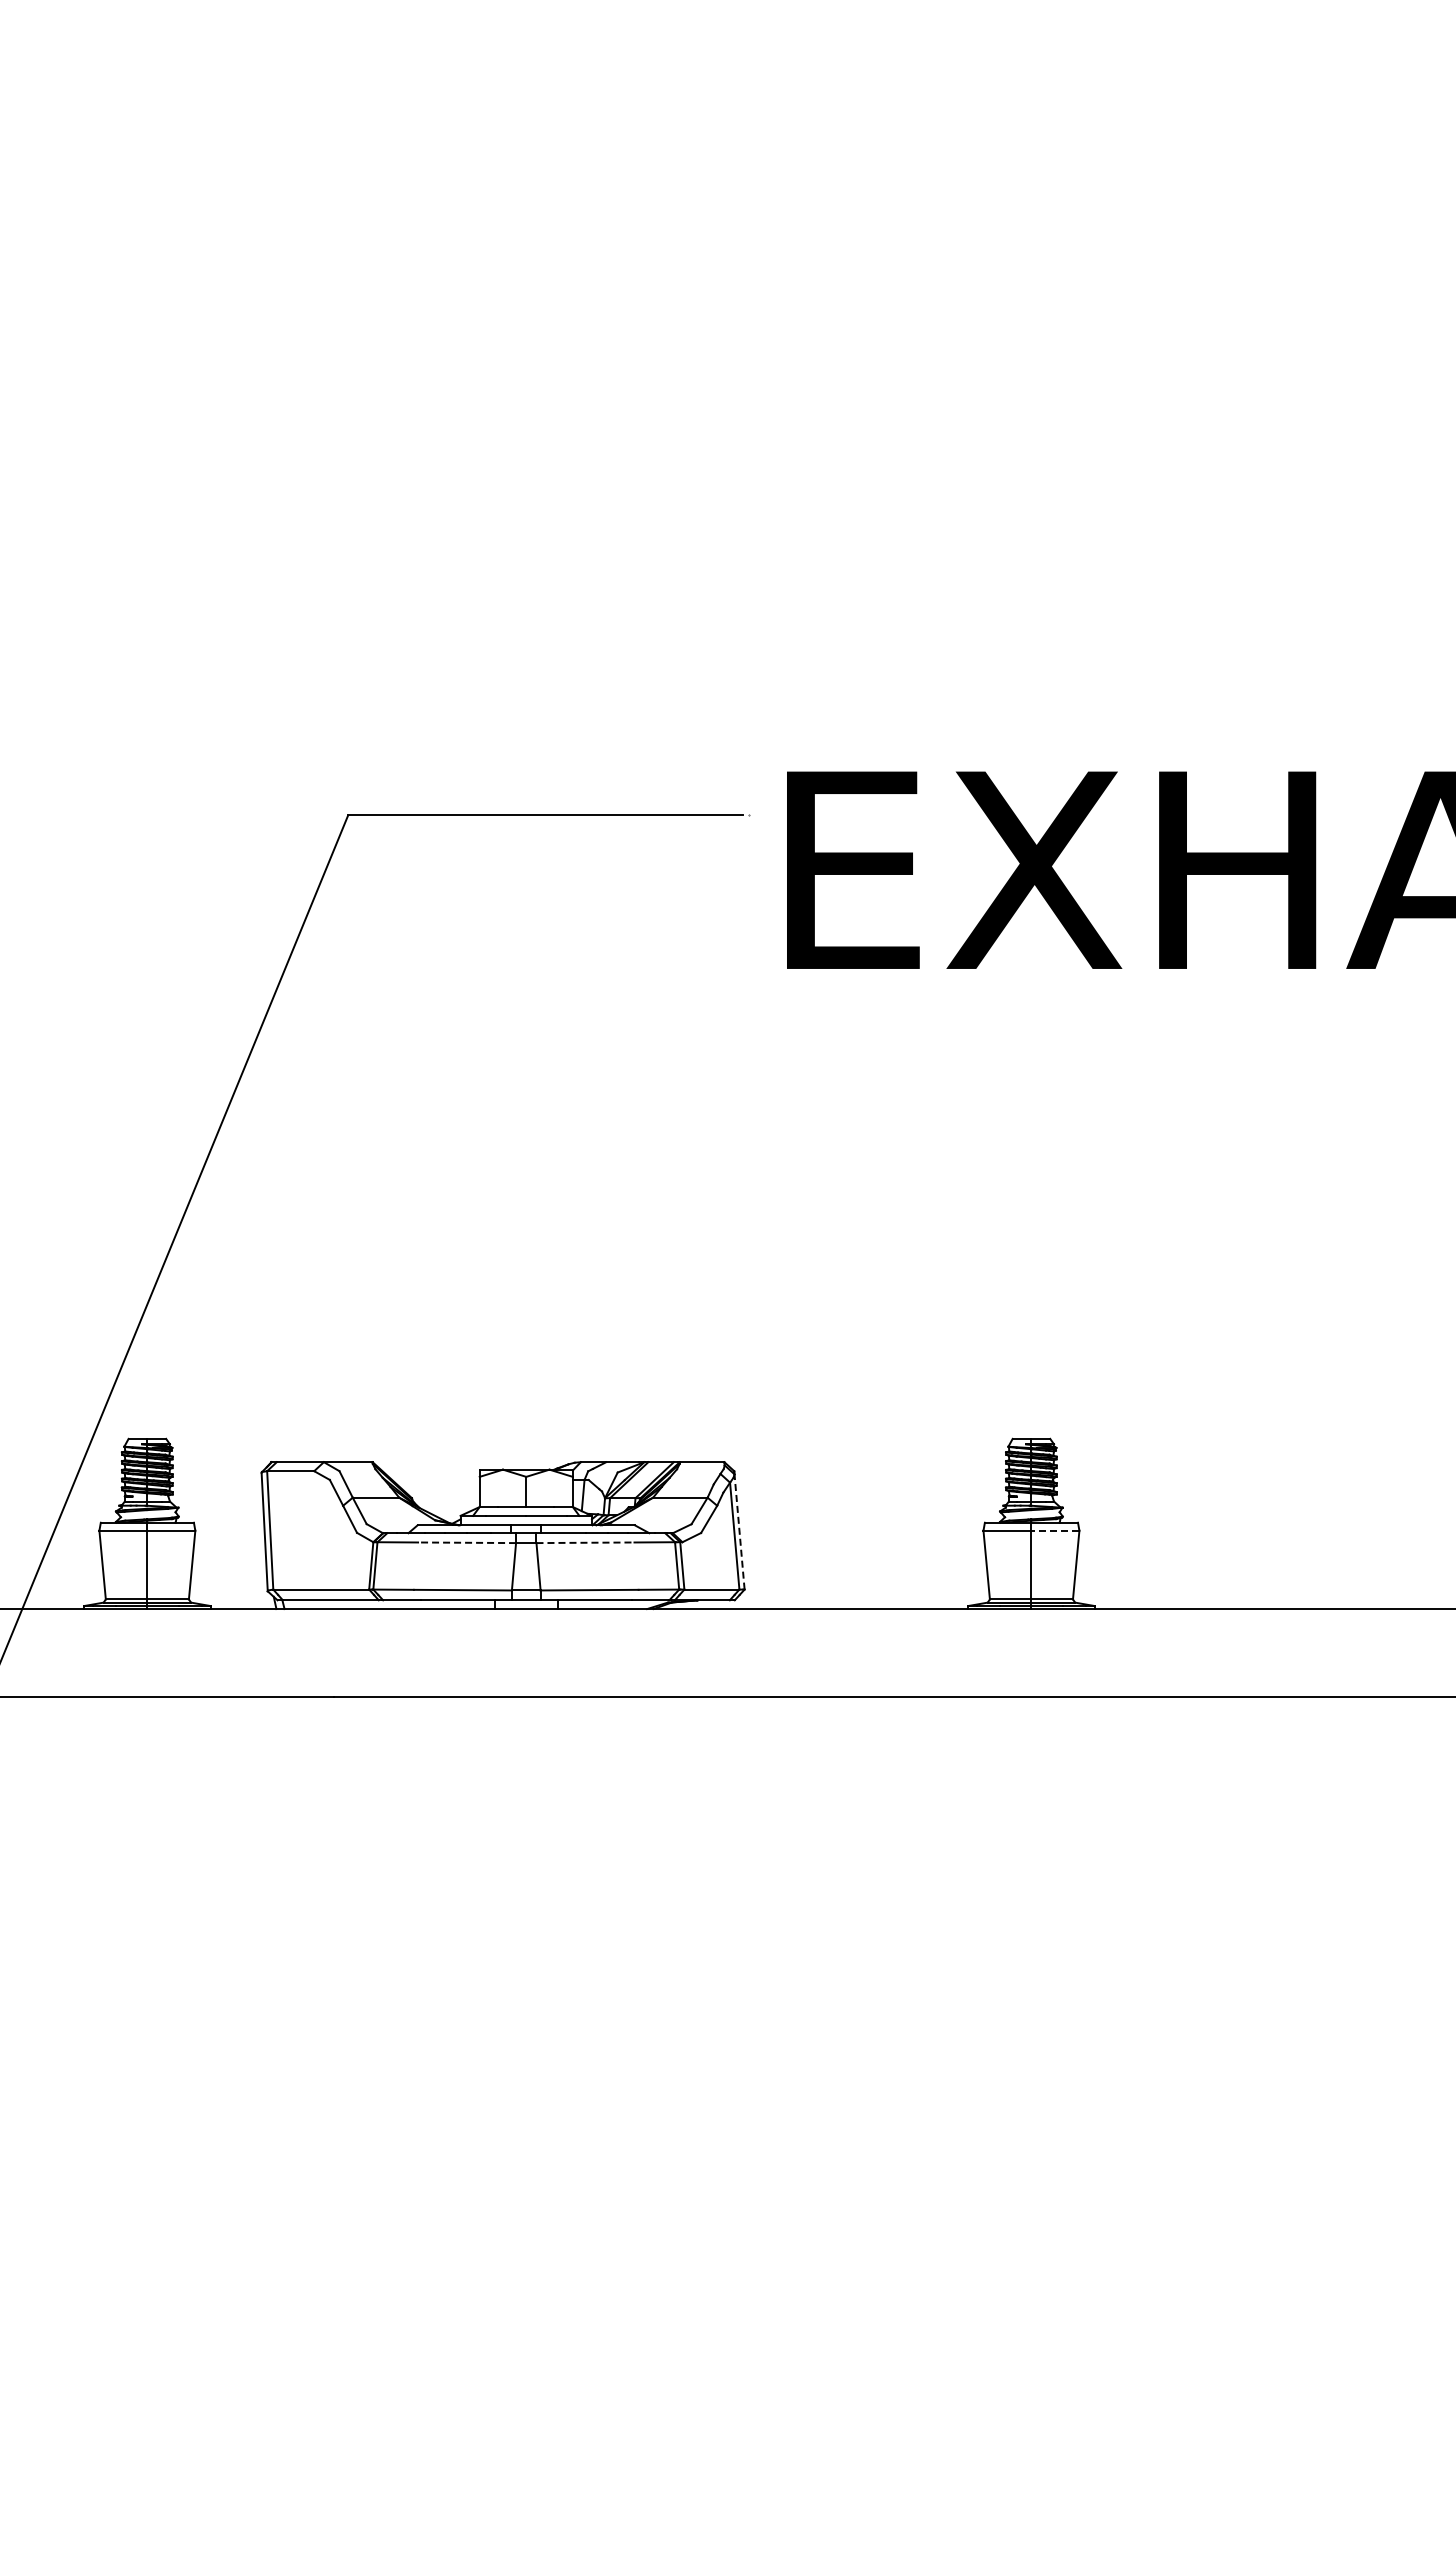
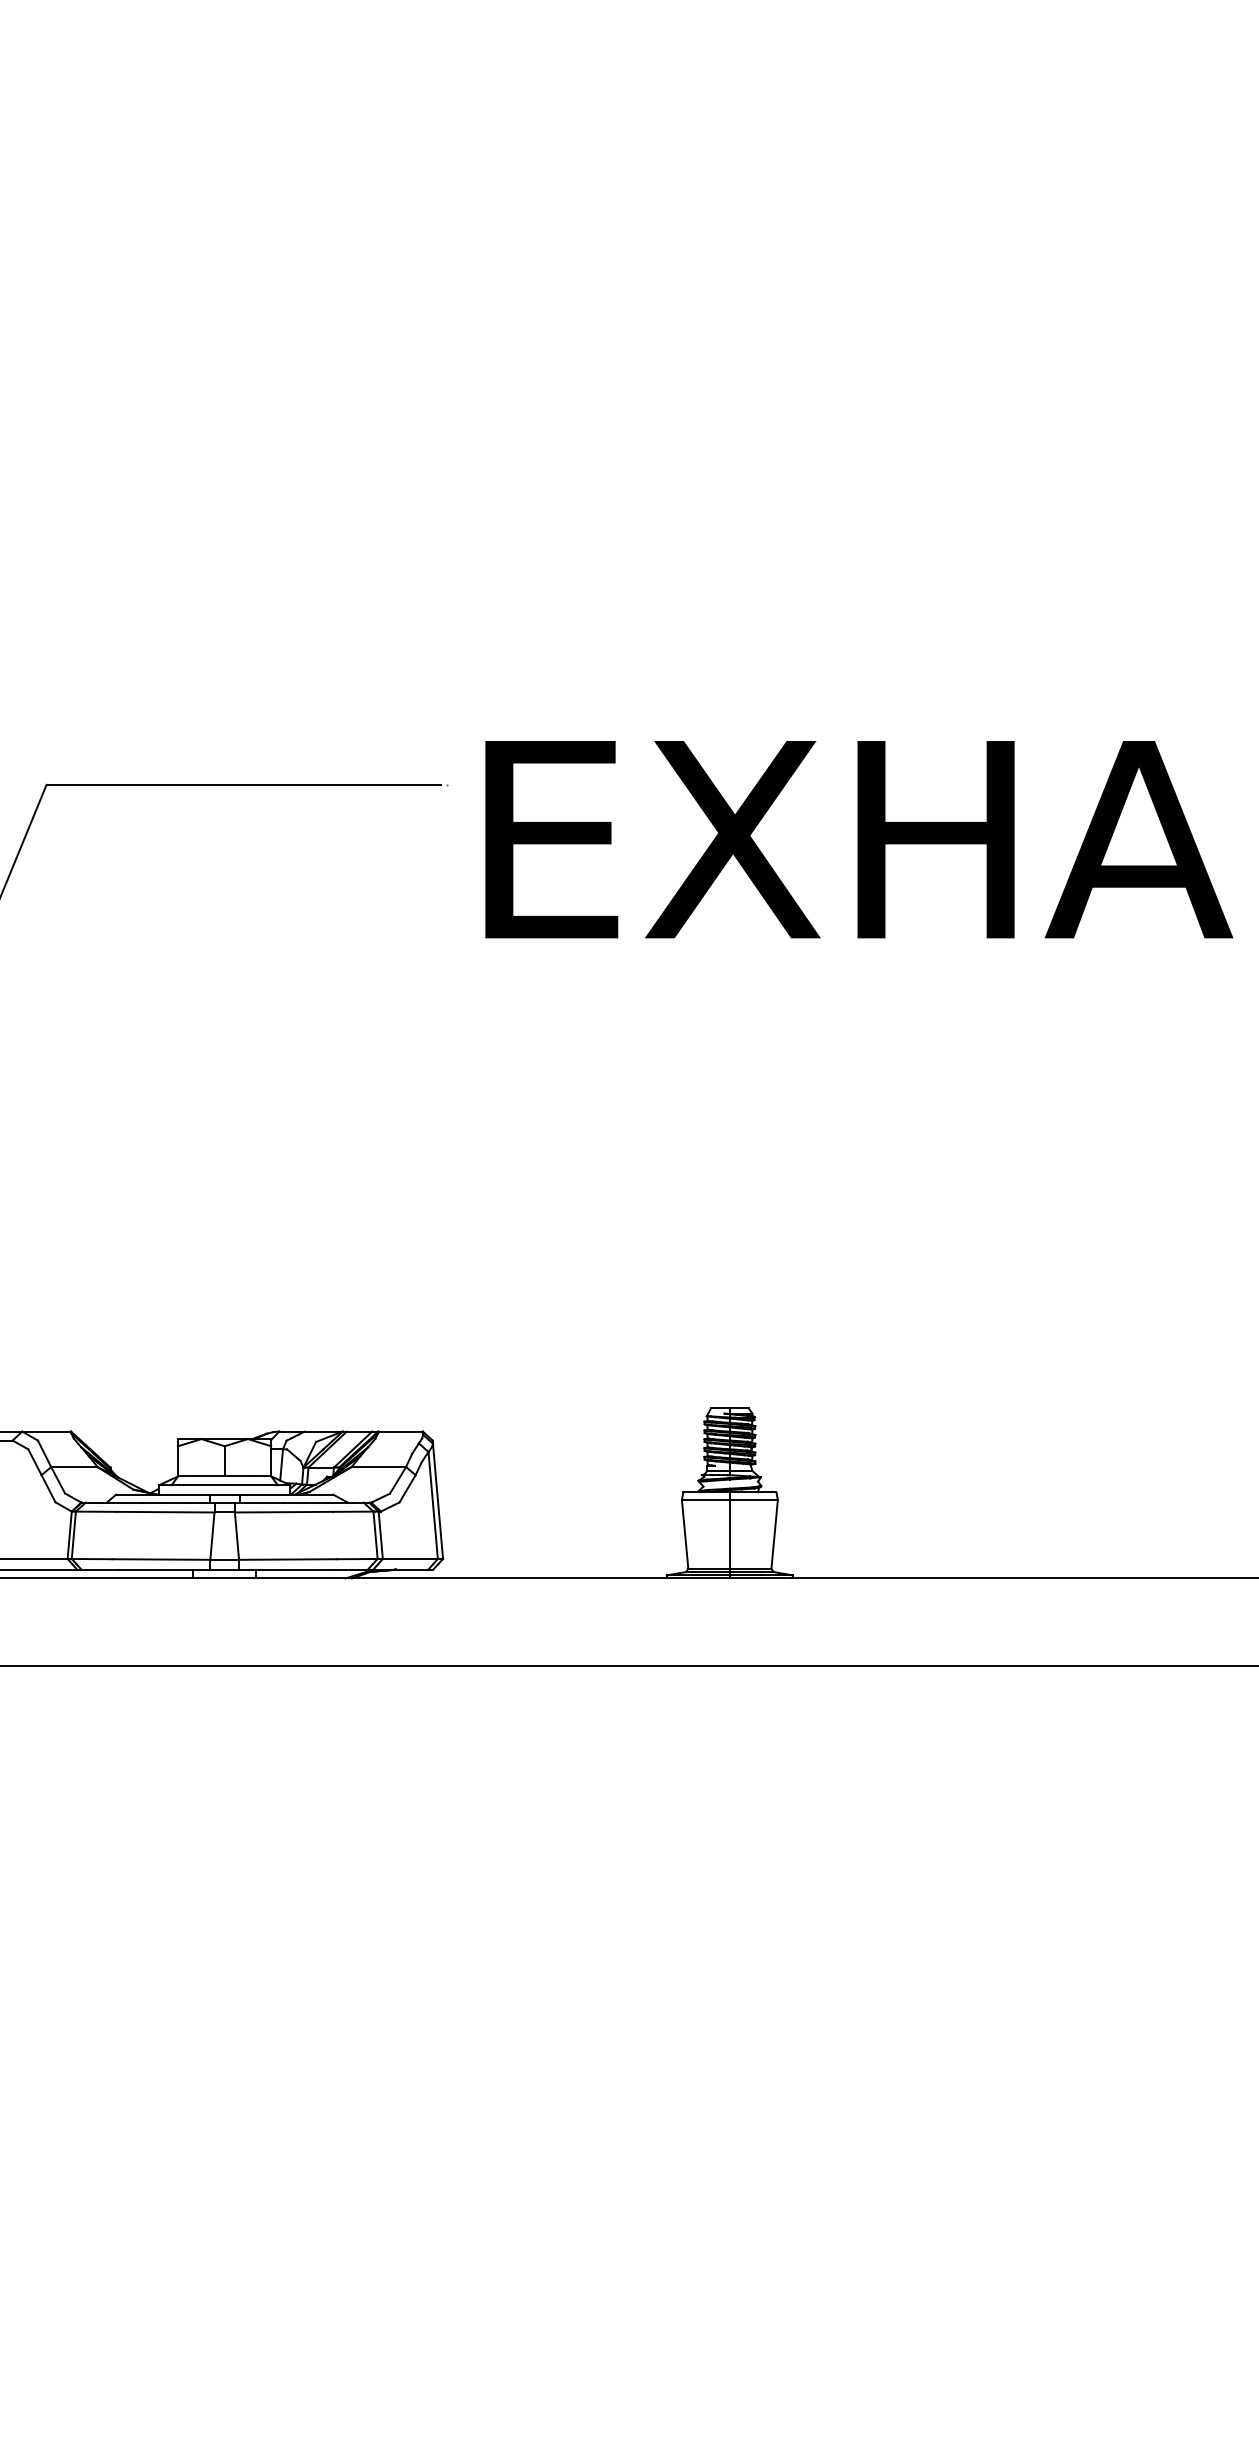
line: (1055, 1530) -> (753, 1499), dashed -> solid
line: (739, 1531) -> (437, 1500), dashed -> solid
line: (467, 1542) -> (165, 1511), dashed -> solid
line: (585, 1542) -> (283, 1511), dashed -> solid

